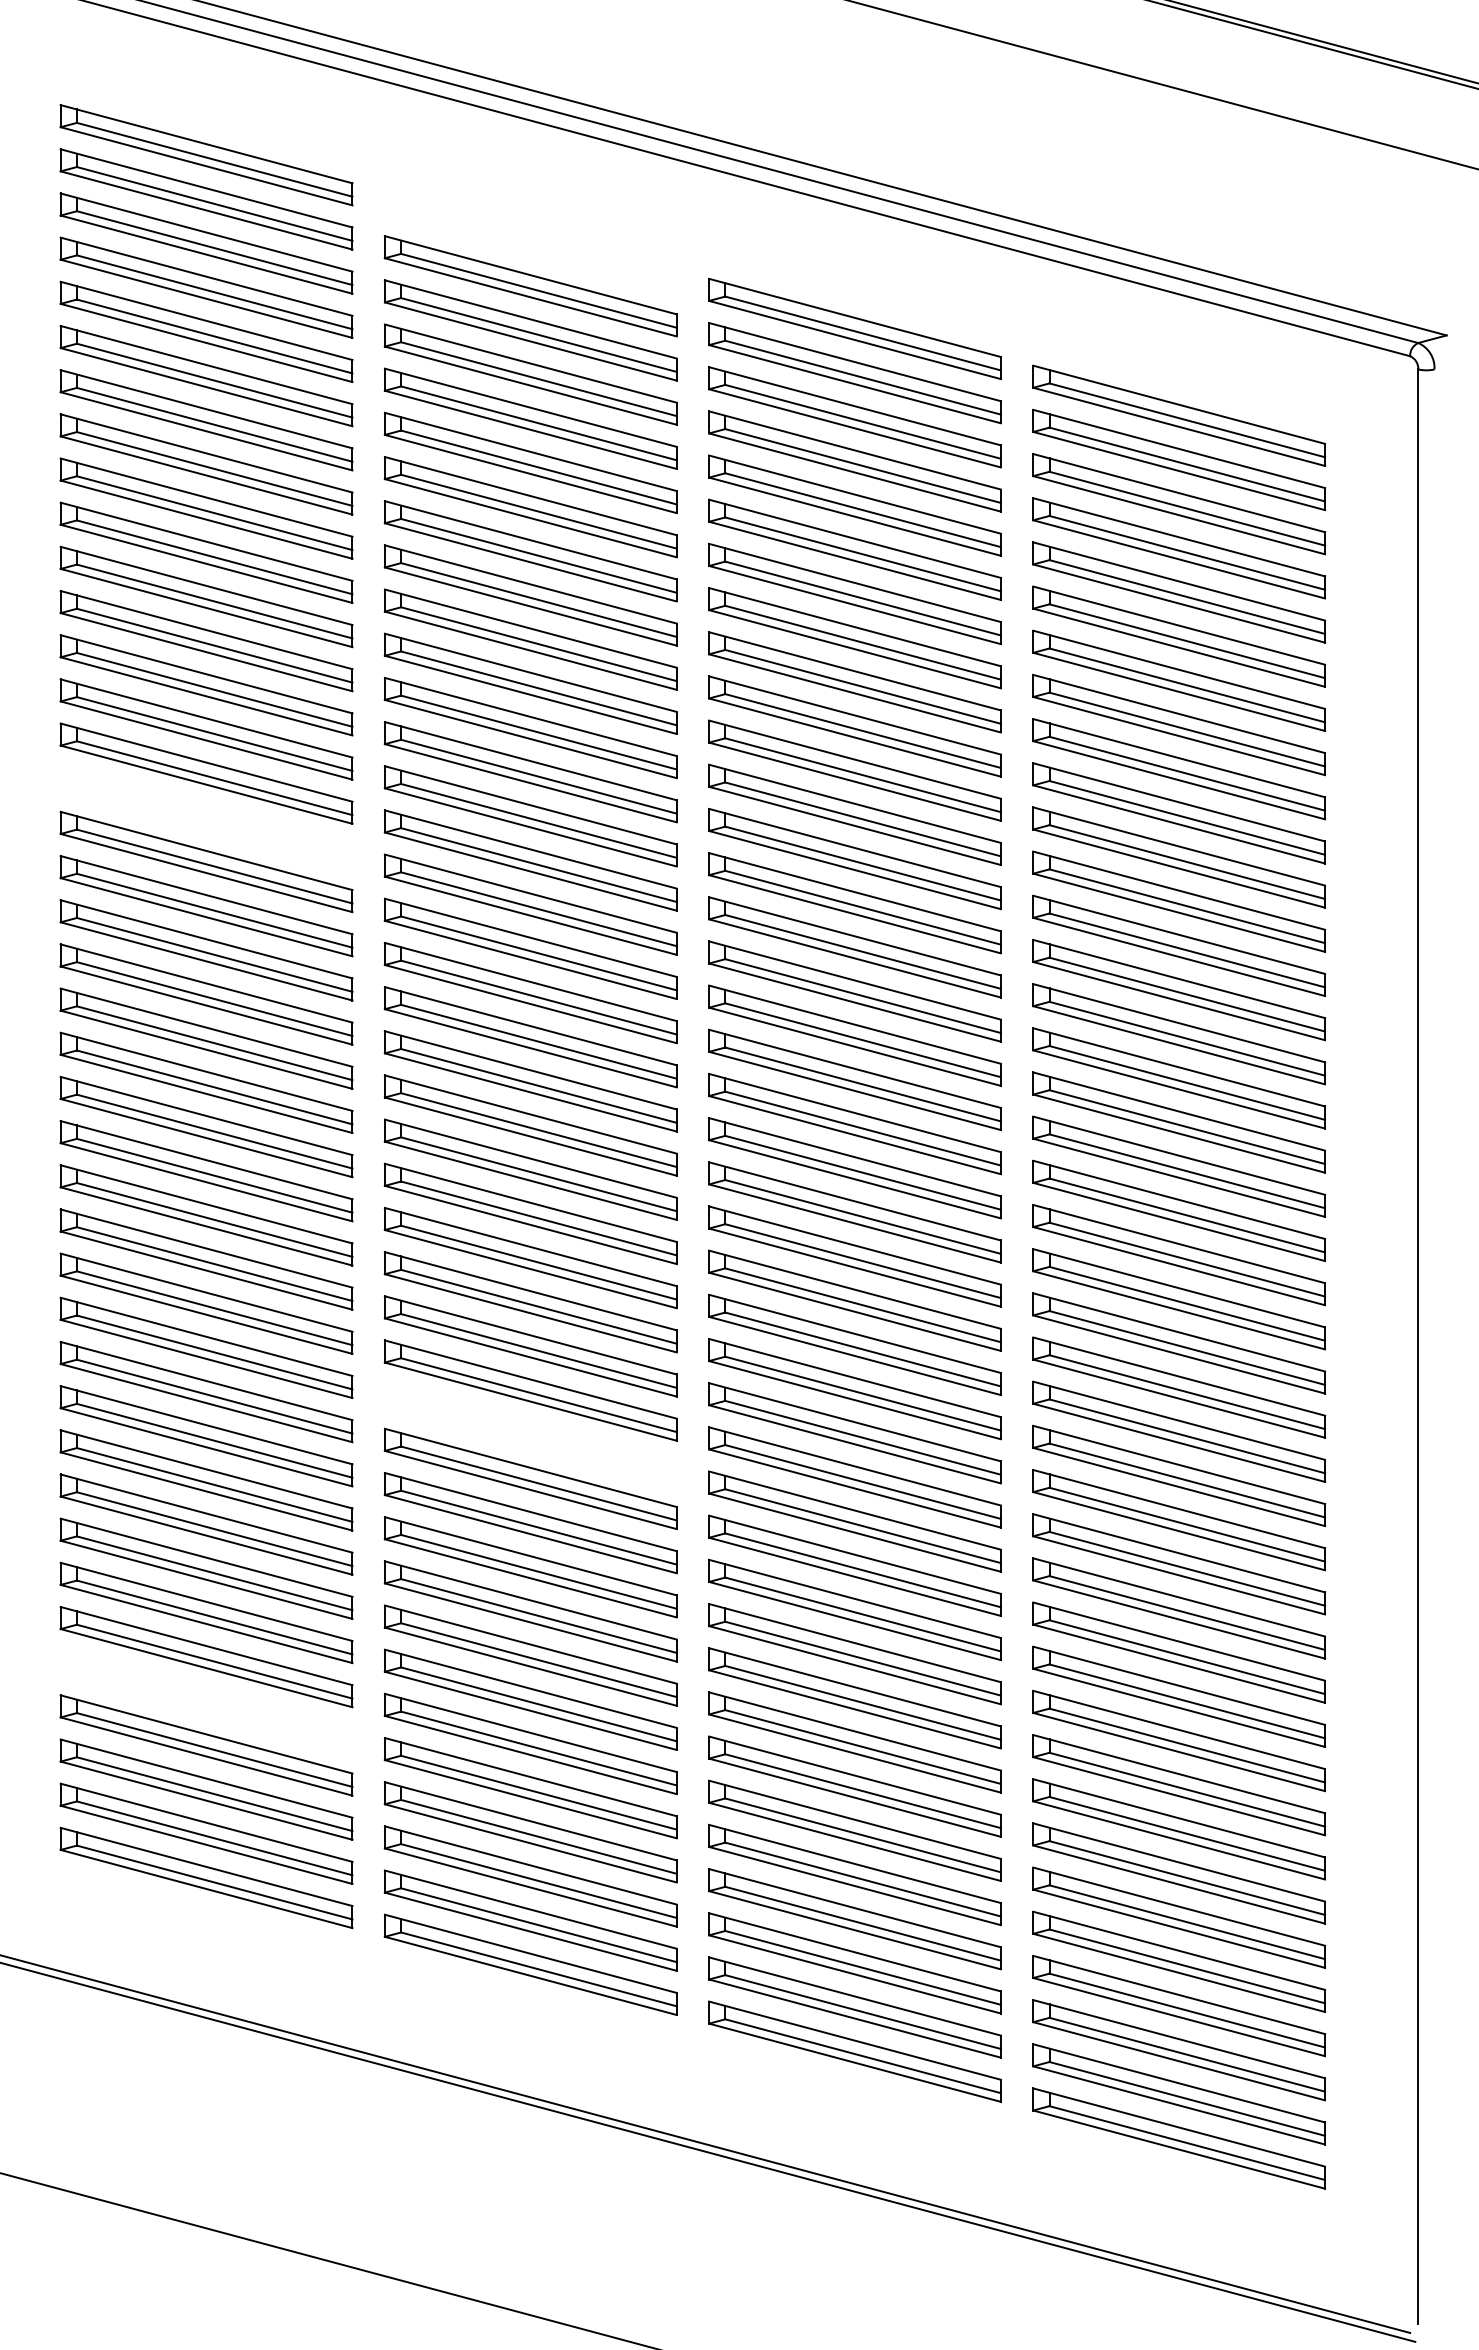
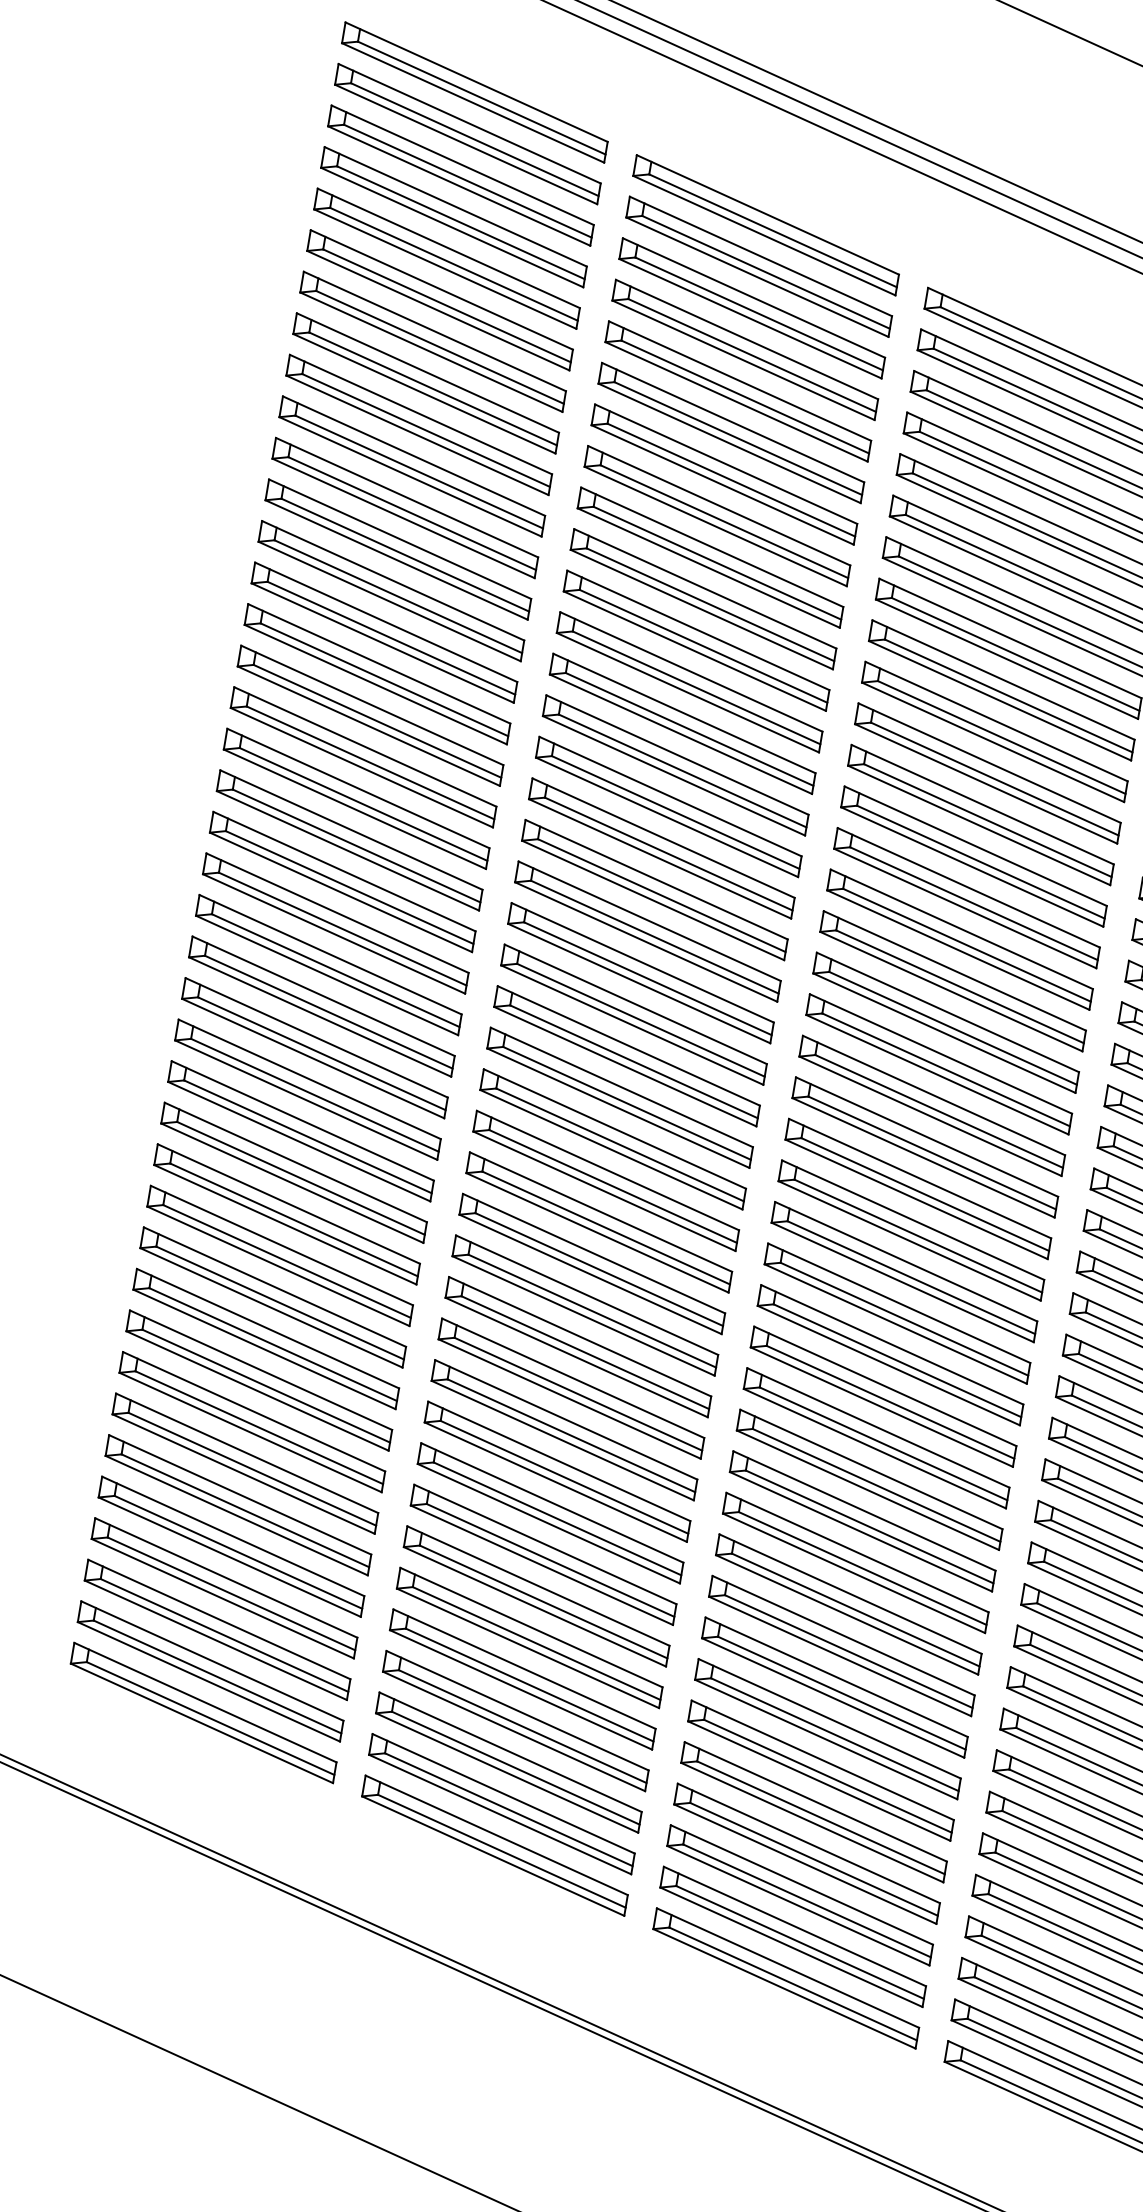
part: (530, 242) -> (765, 225), added
part: (206, 817) -> (370, 715), added
part: (530, 1434) -> (578, 1346), added
part: (206, 1701) -> (231, 1546), added

